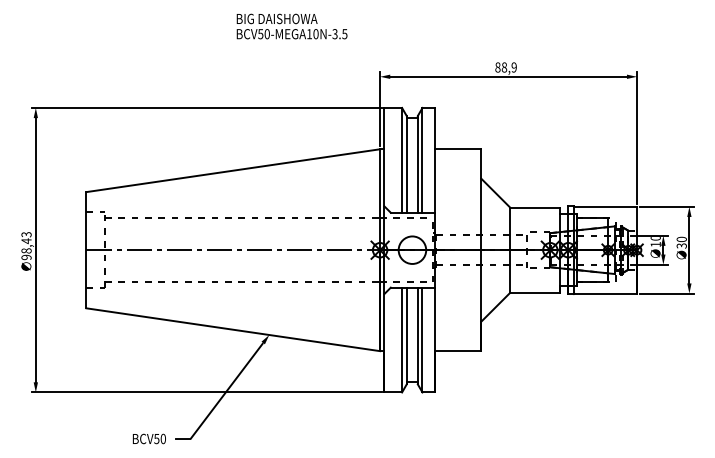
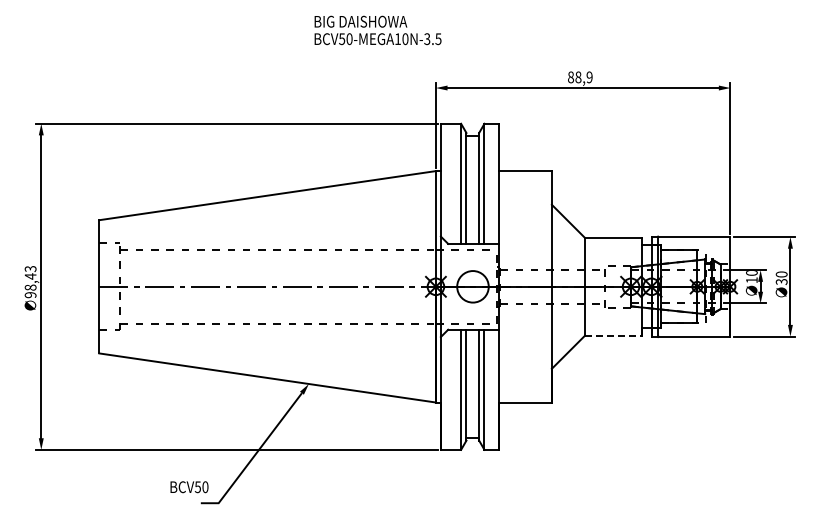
text: (291, 26) -> (377, 30), moved
line: (535, 292) -> (613, 335), solid -> dashed
text: (149, 439) -> (189, 487), moved

